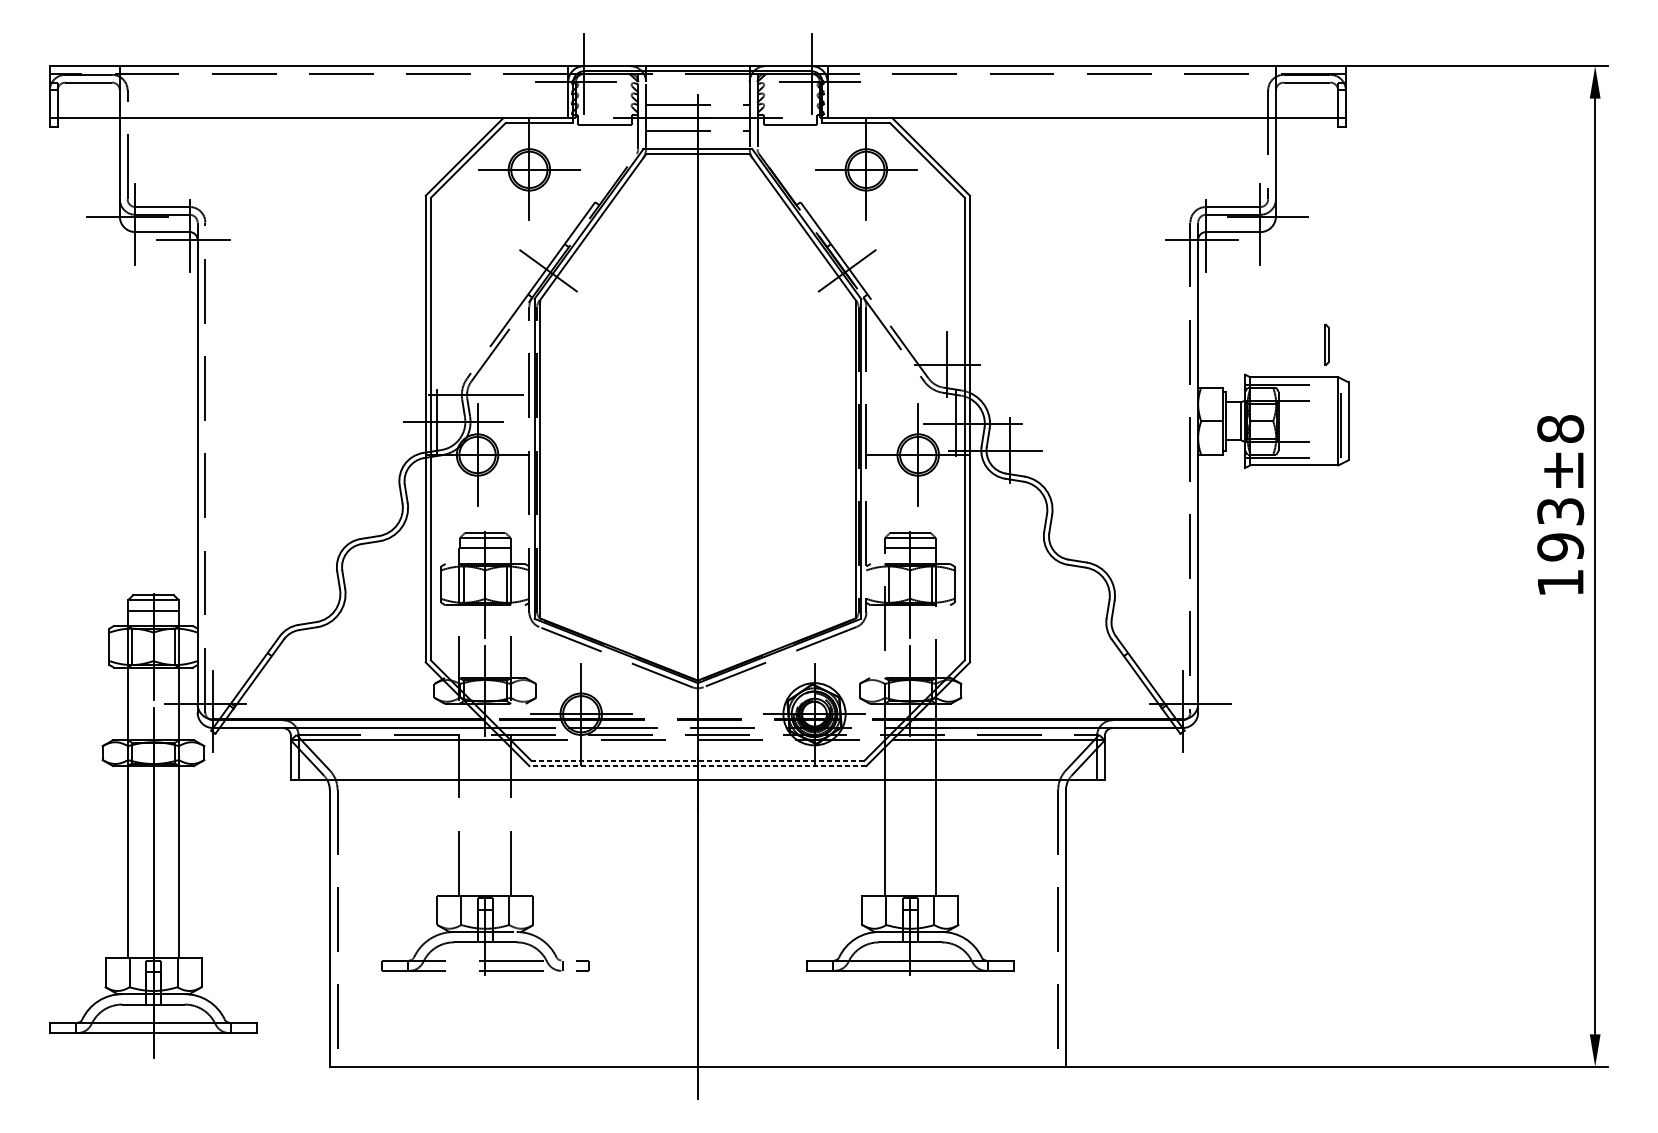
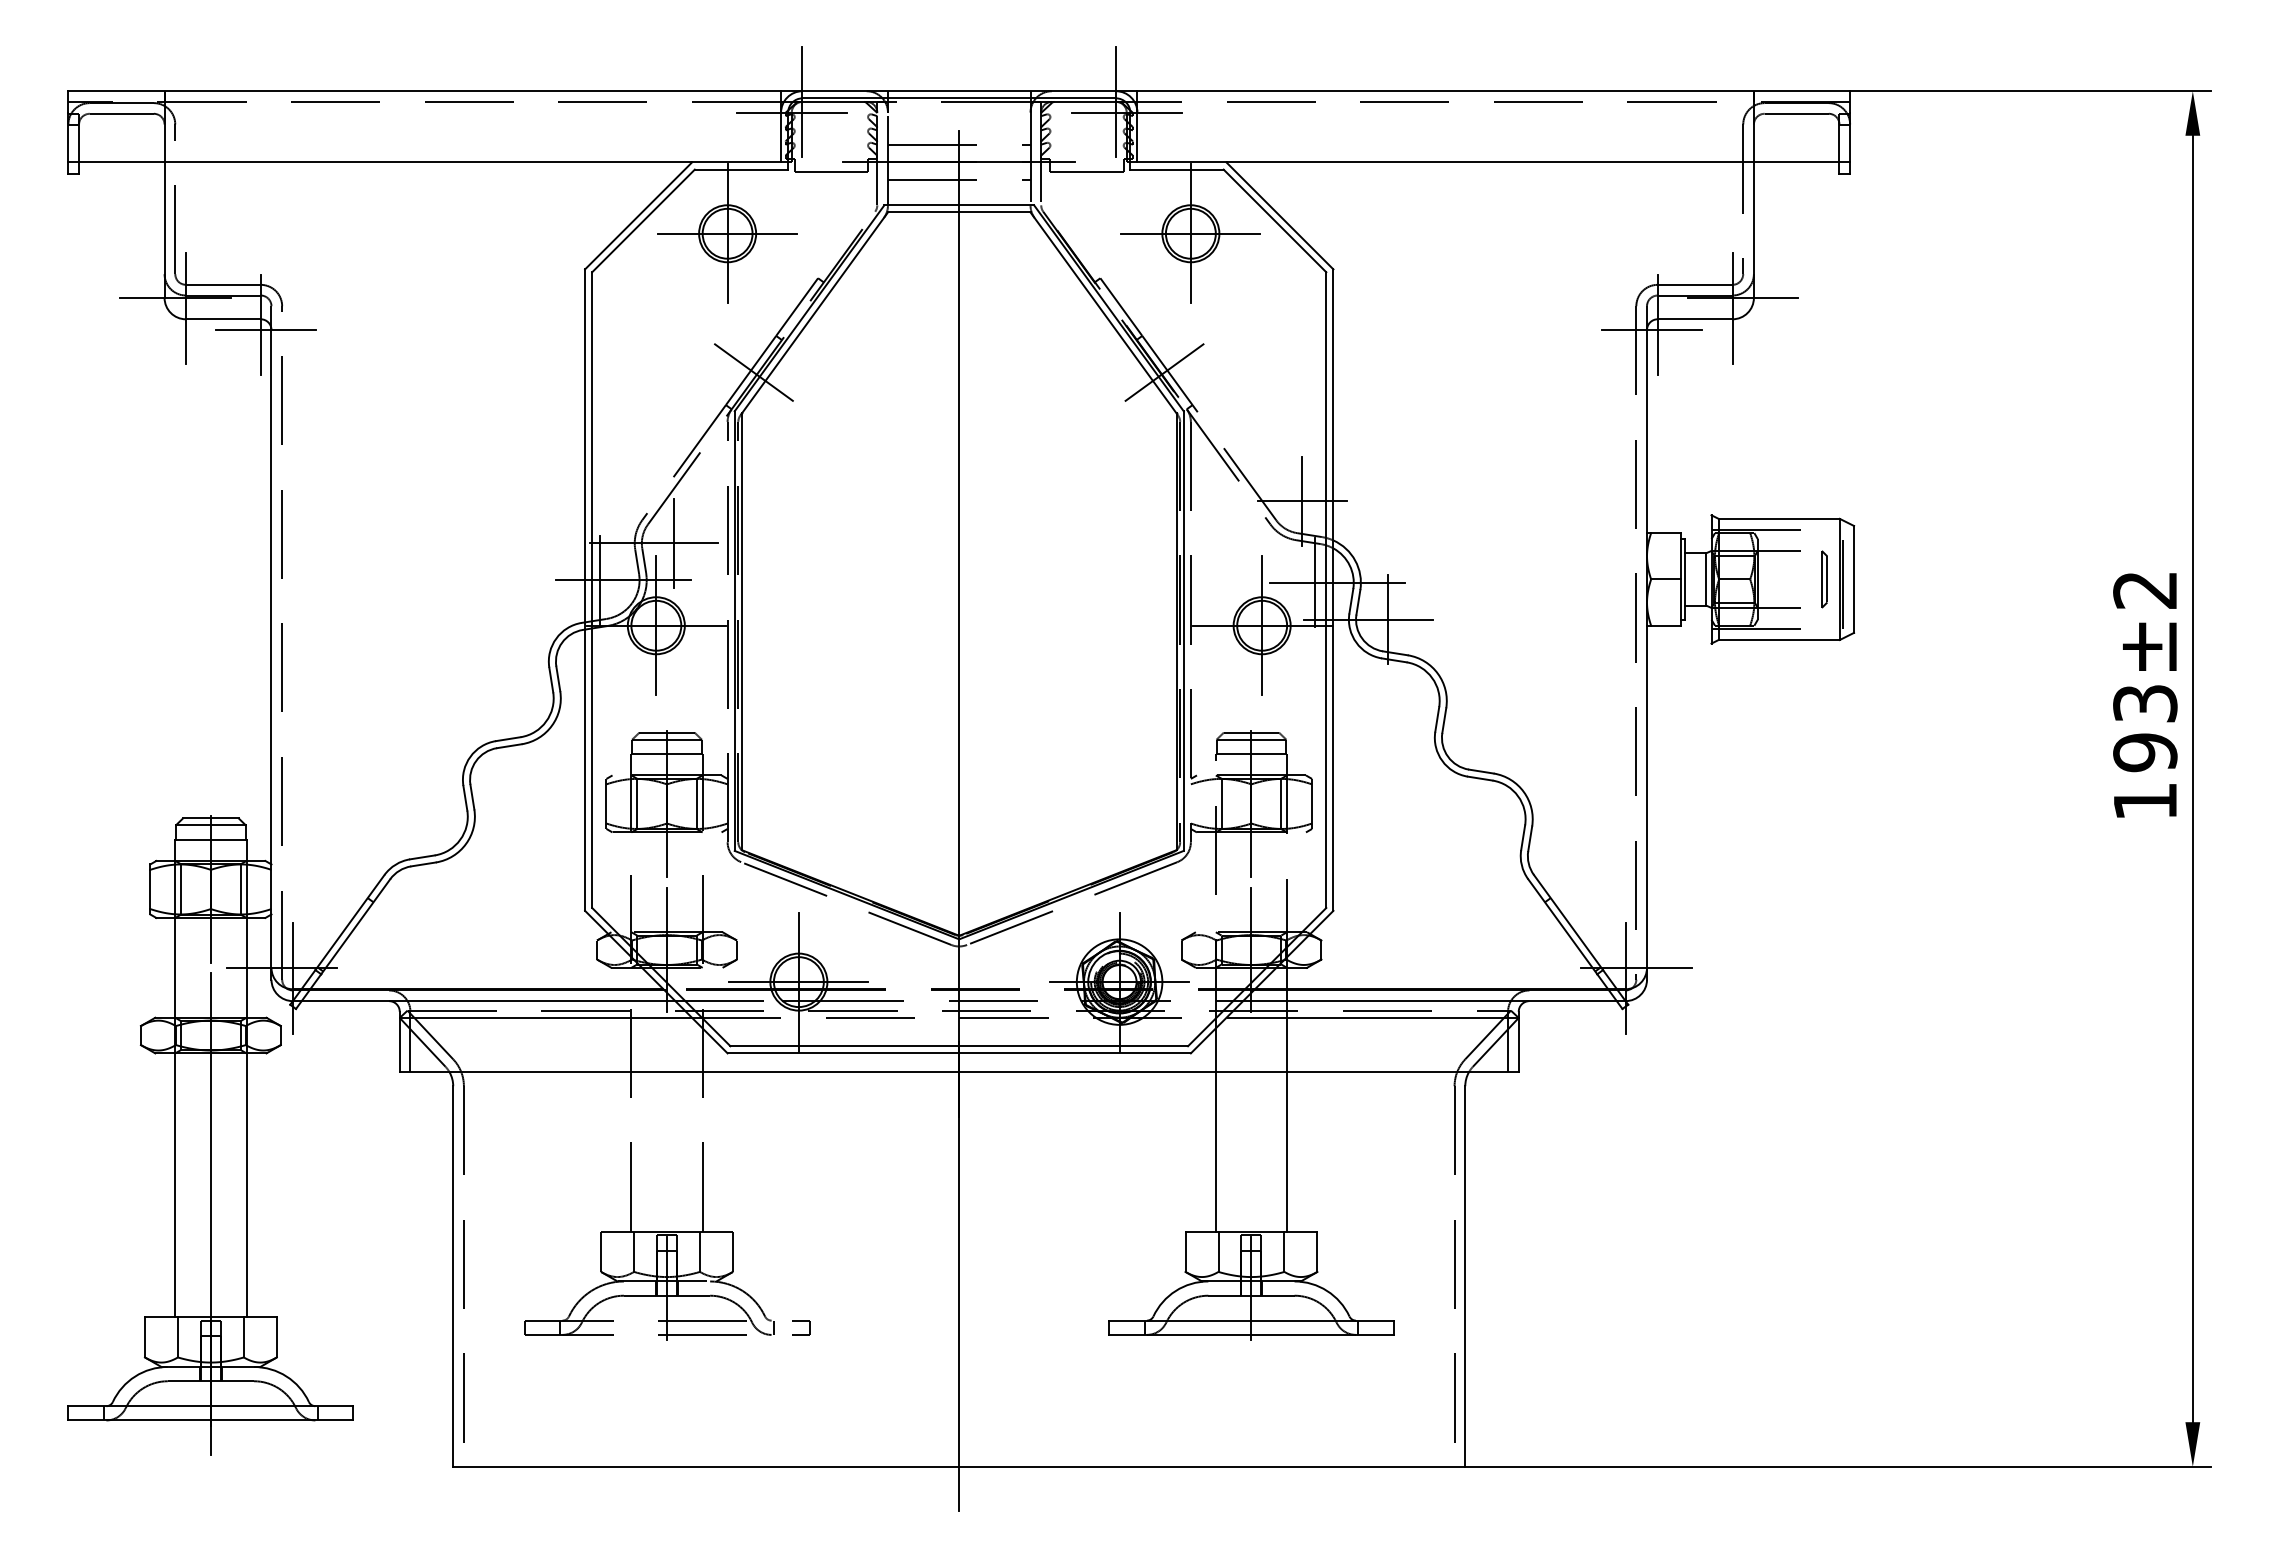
part: (1327, 345) -> (1824, 579), moved
line: (490, 394) -> (673, 542), added
text: (1560, 428) -> (2145, 589), ±8 -> ±2
line: (698, 761) -> (959, 1046), dashed -> solid
line: (698, 766) -> (959, 1053), dashed -> solid

